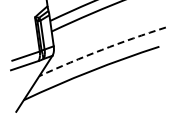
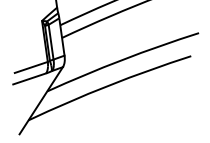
arc: (101, 49) -> (121, 59), dashed -> solid

